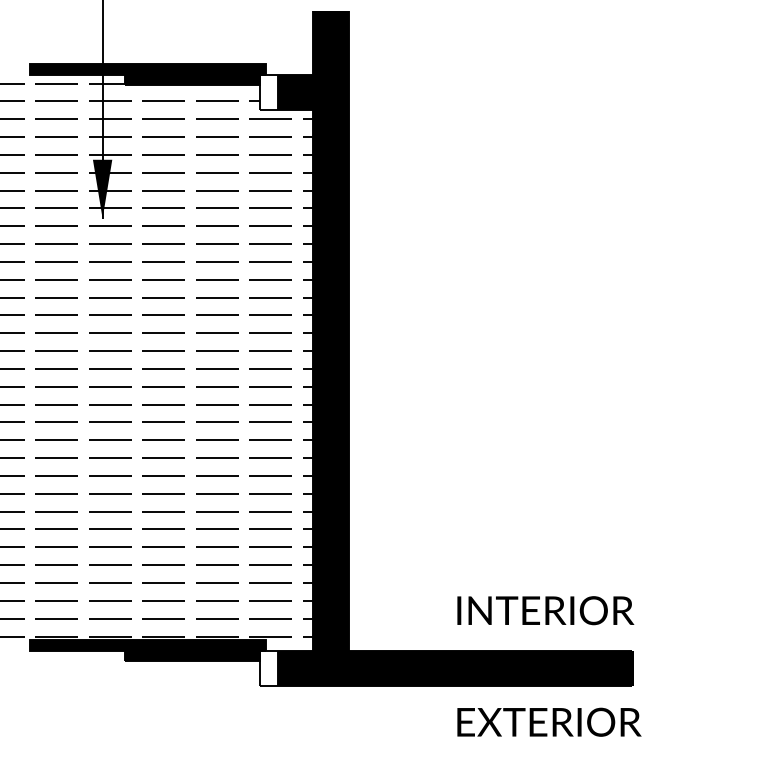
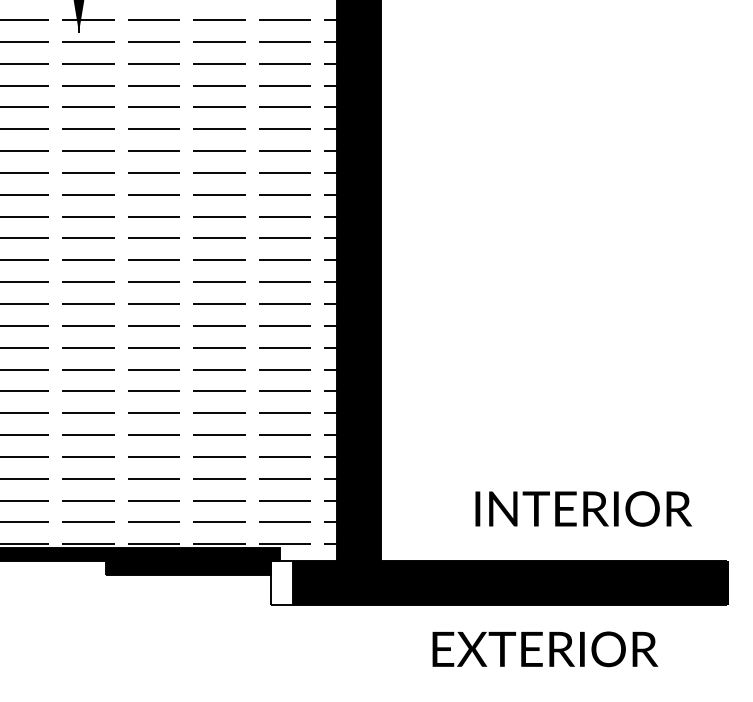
text: (545, 610) -> (583, 508), moved
text: (549, 721) -> (545, 648), moved

